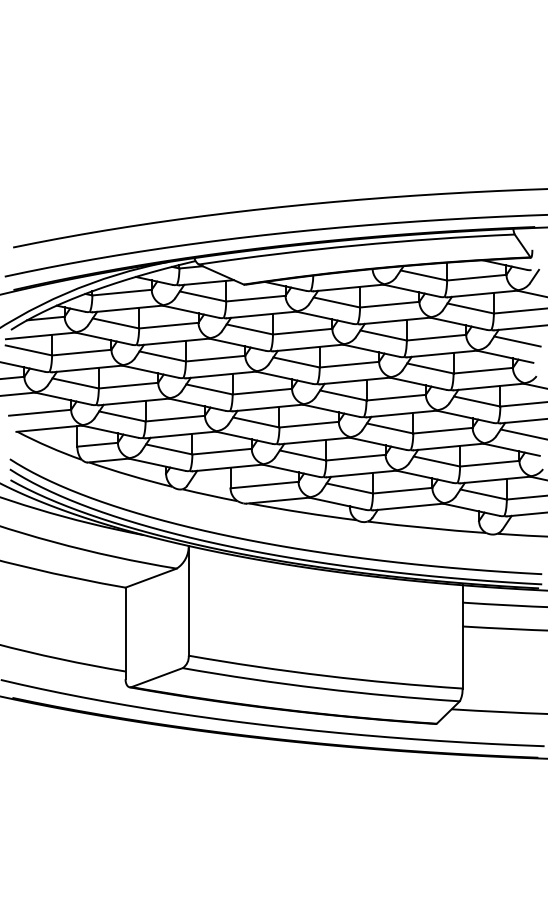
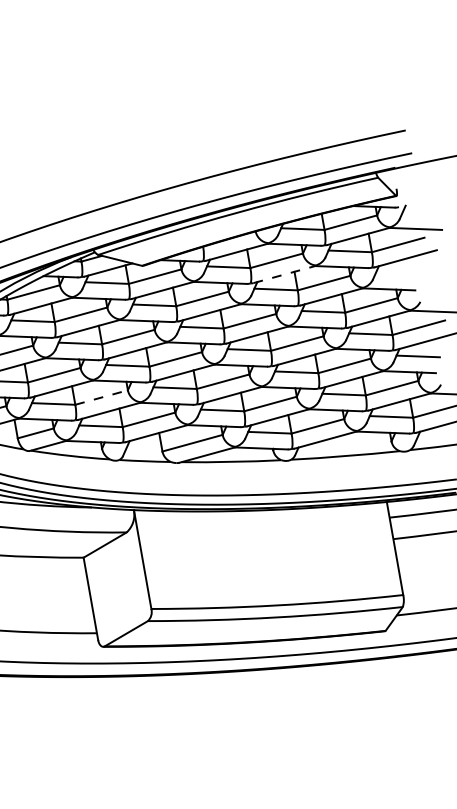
line: (395, 320) -> (284, 274), solid -> dashed
line: (517, 341) -> (397, 273), removed
line: (175, 418) -> (101, 397), solid -> dashed

